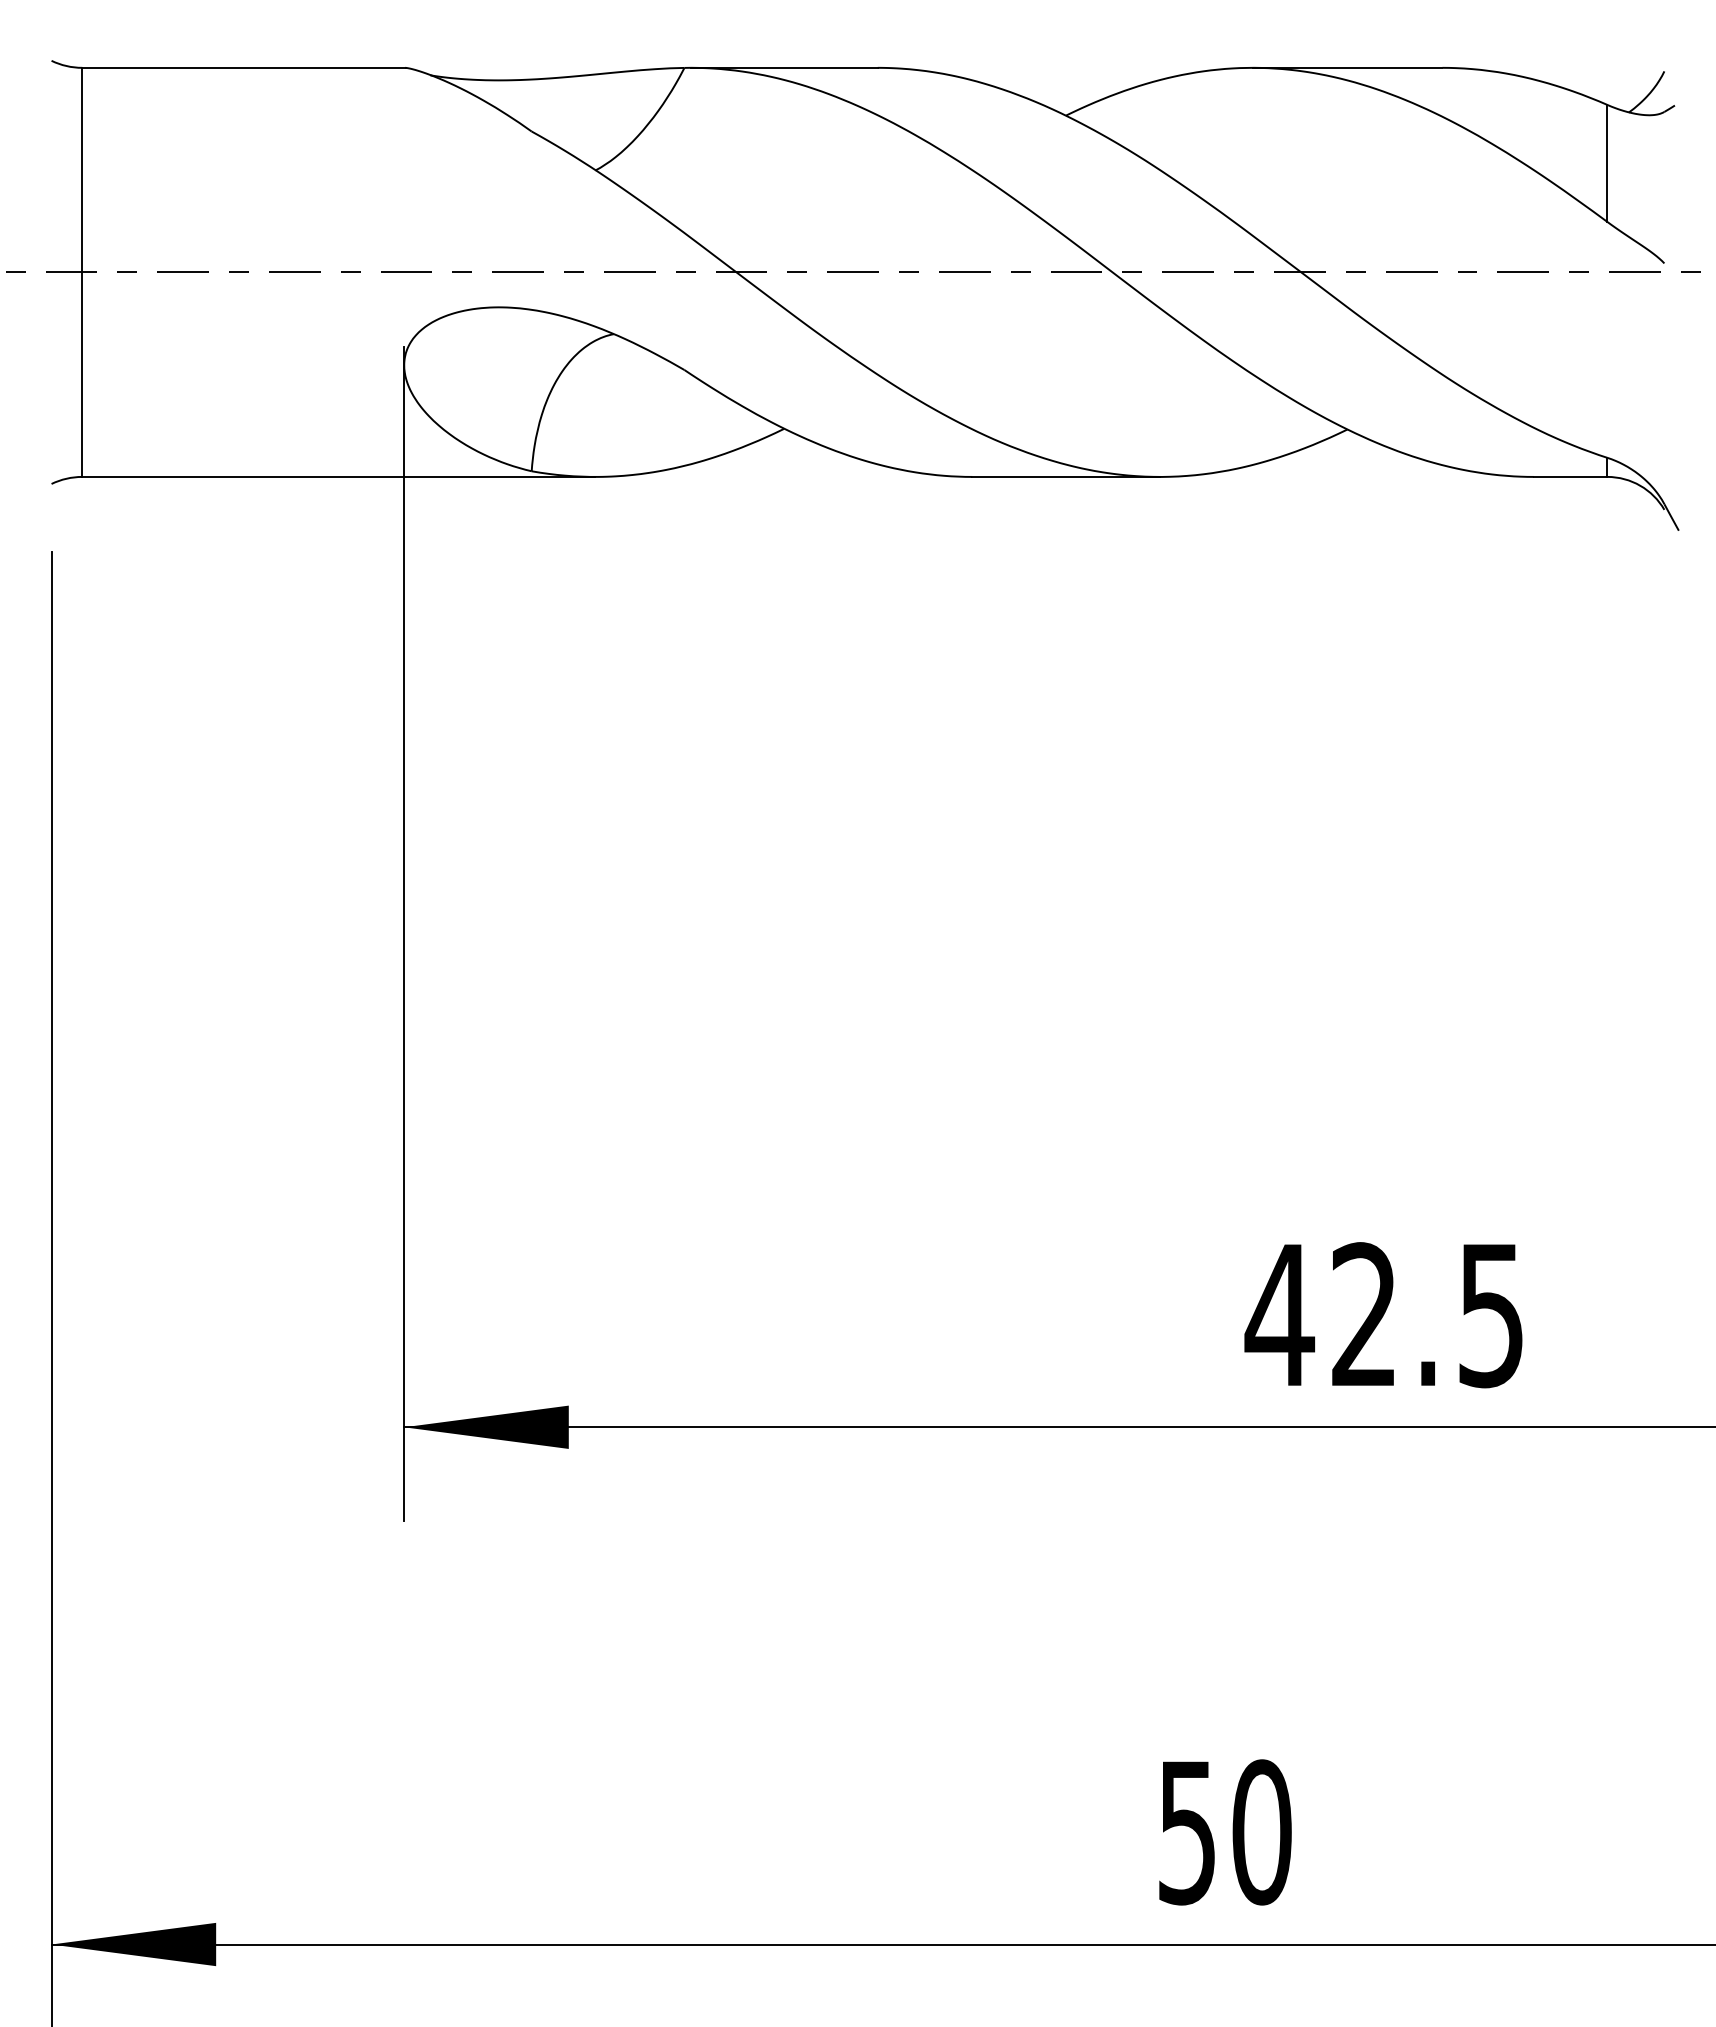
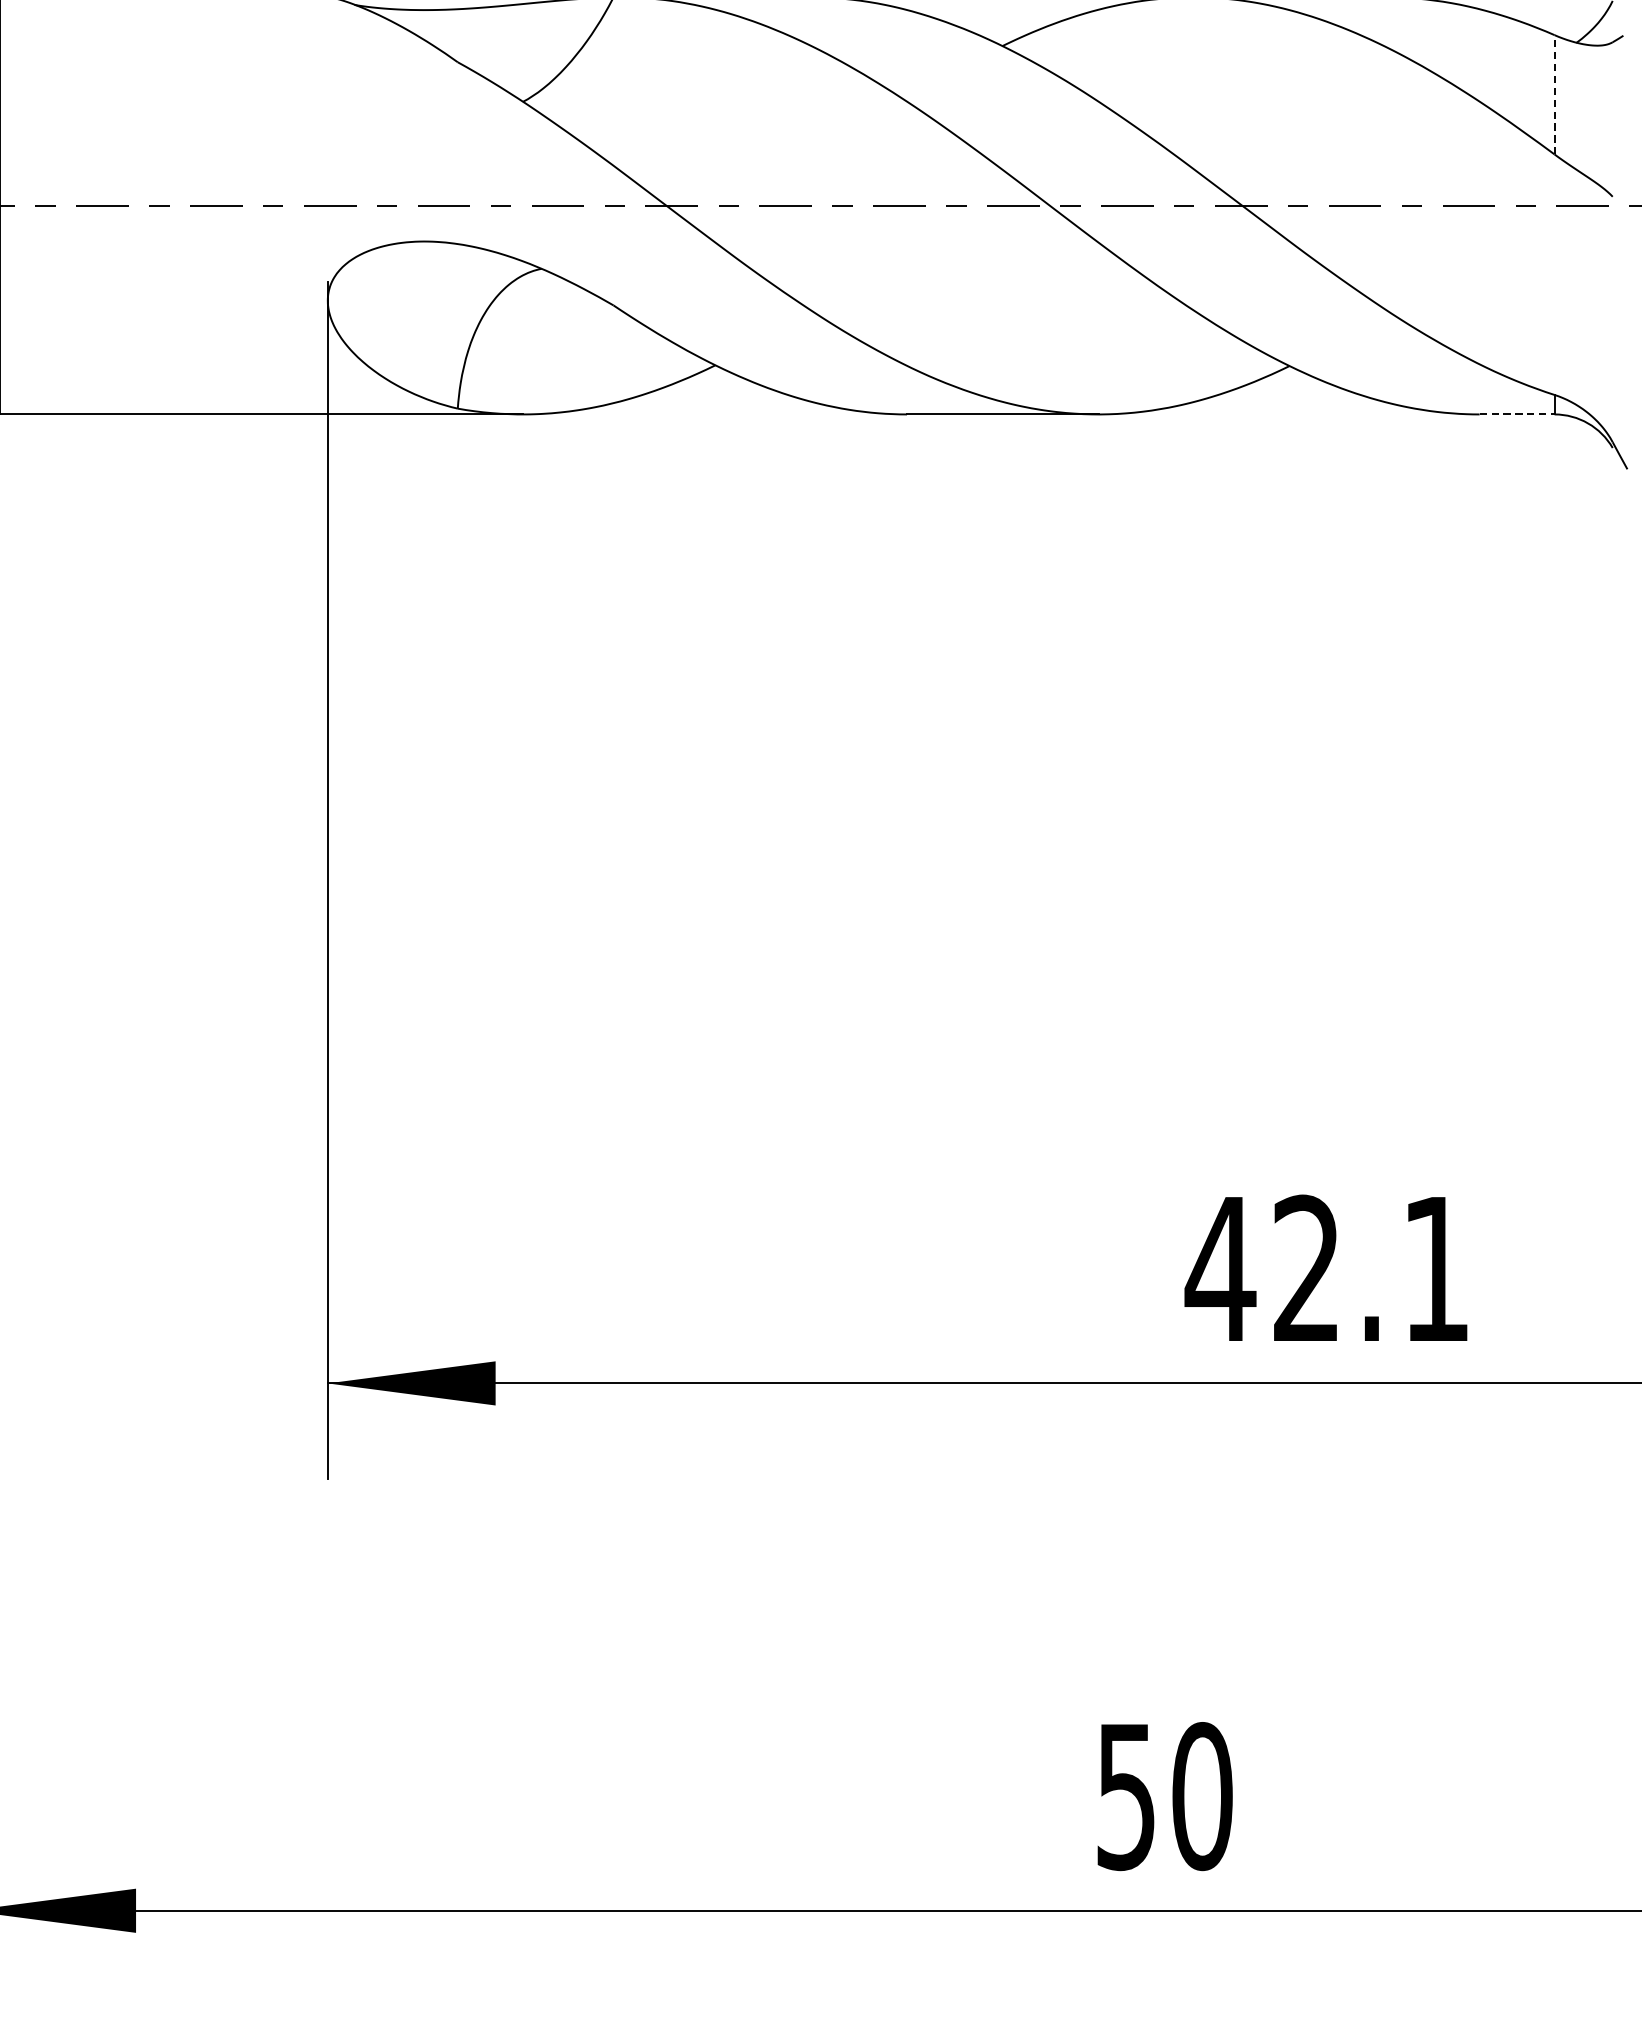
line: (1607, 163) -> (1554, 94), solid -> dashed
line: (1570, 476) -> (1516, 413), solid -> dashed
text: (1490, 1316) -> (1435, 1270), 42.5 -> 42.1

